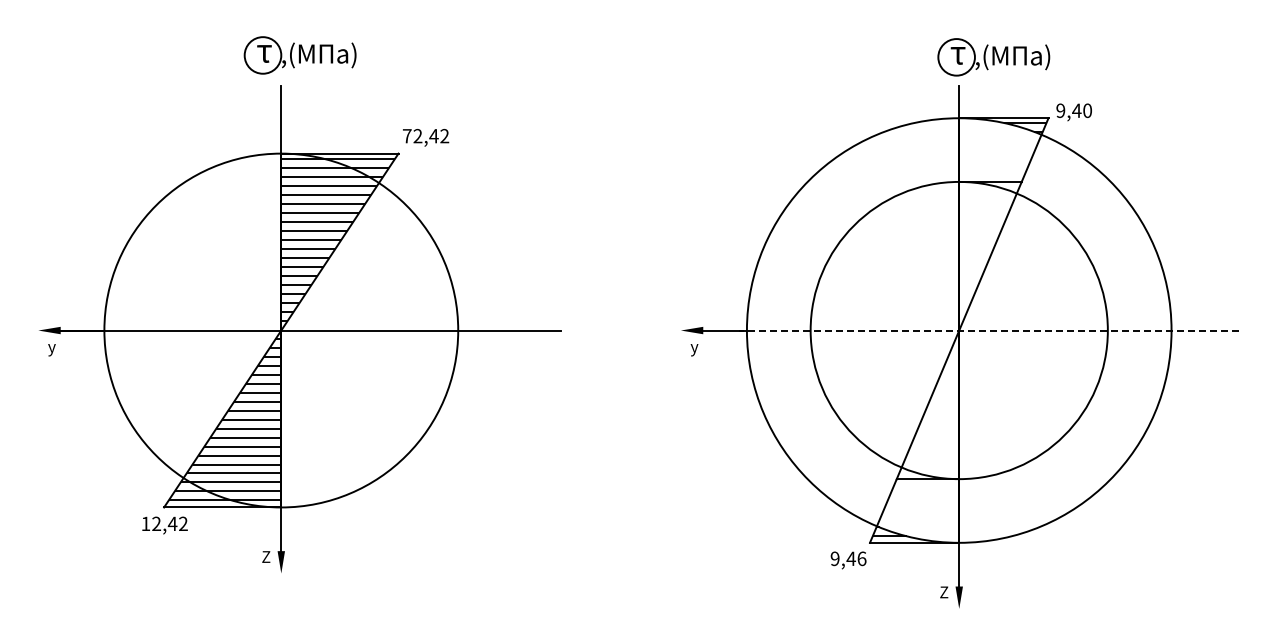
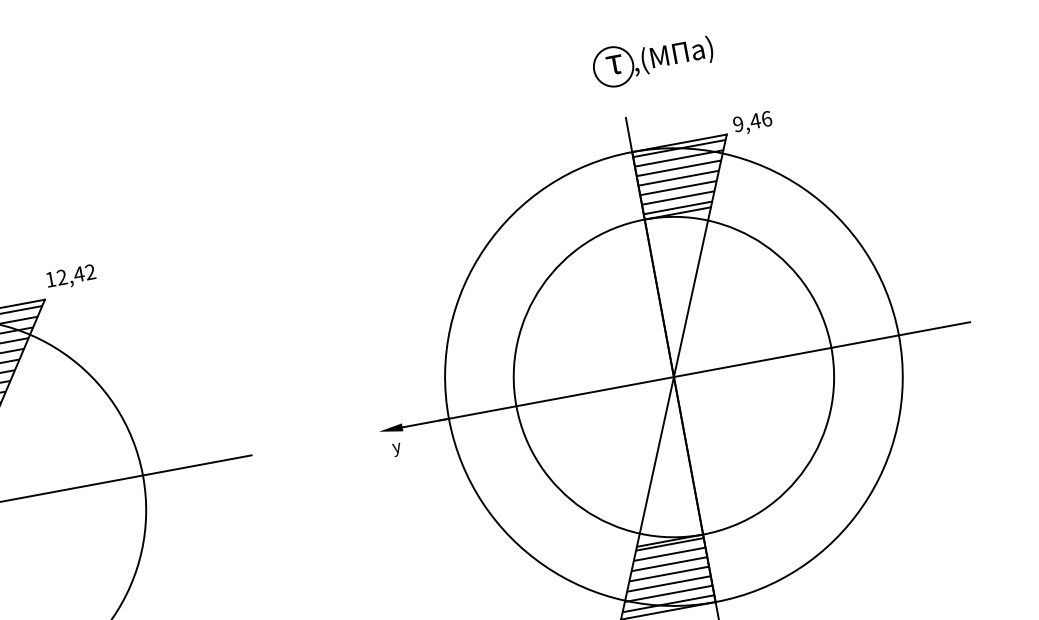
part: (993, 57) -> (652, 59), moved
text: (1087, 110) -> (766, 118), 9,40 -> 9,46
text: (407, 136) -> (51, 279), 72,42 -> 12,42
hatch: (998, 149) -> (679, 177), added
line: (988, 330) -> (704, 371), dashed -> solid
hatch: (919, 509) -> (666, 574), added

